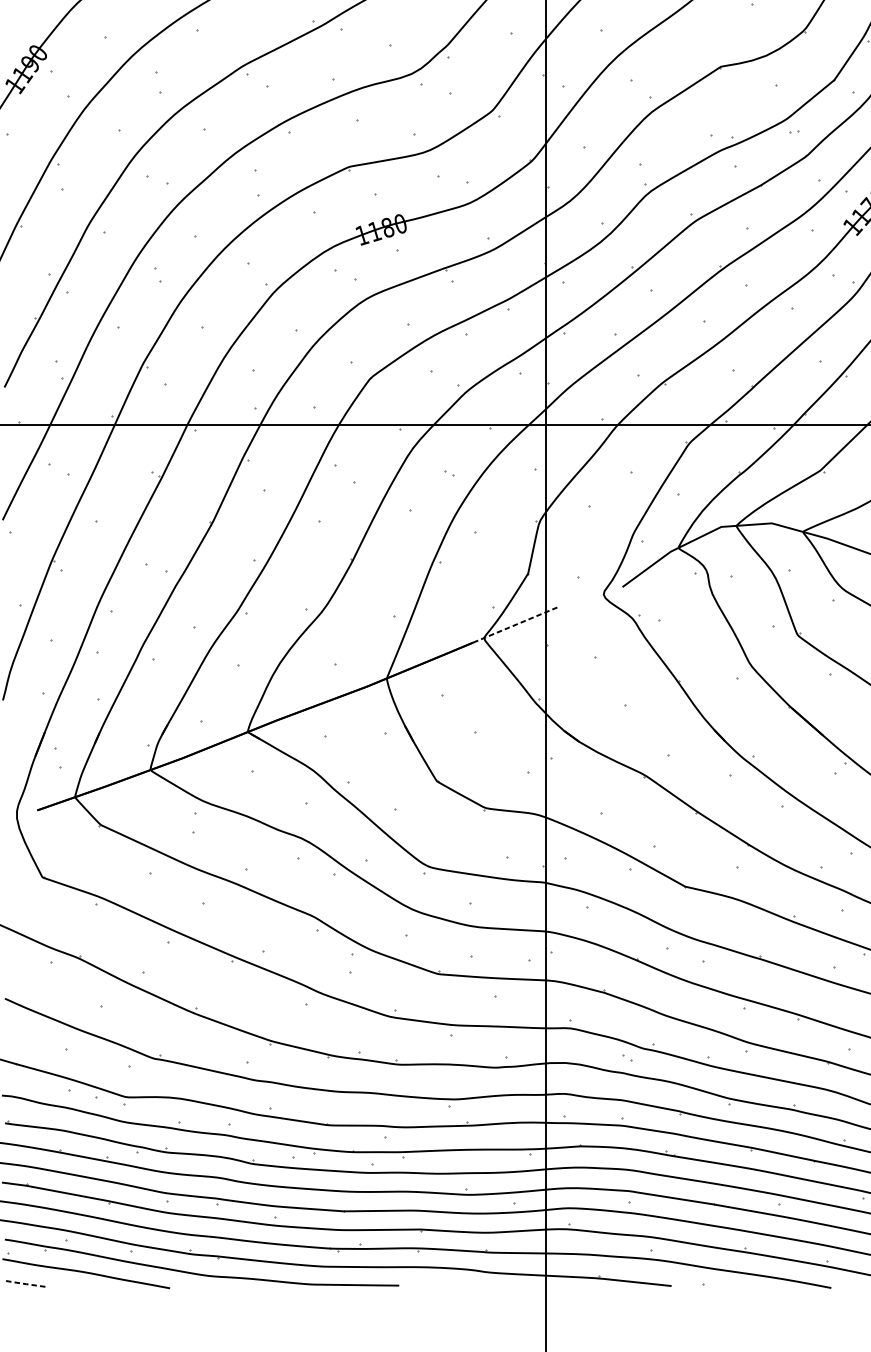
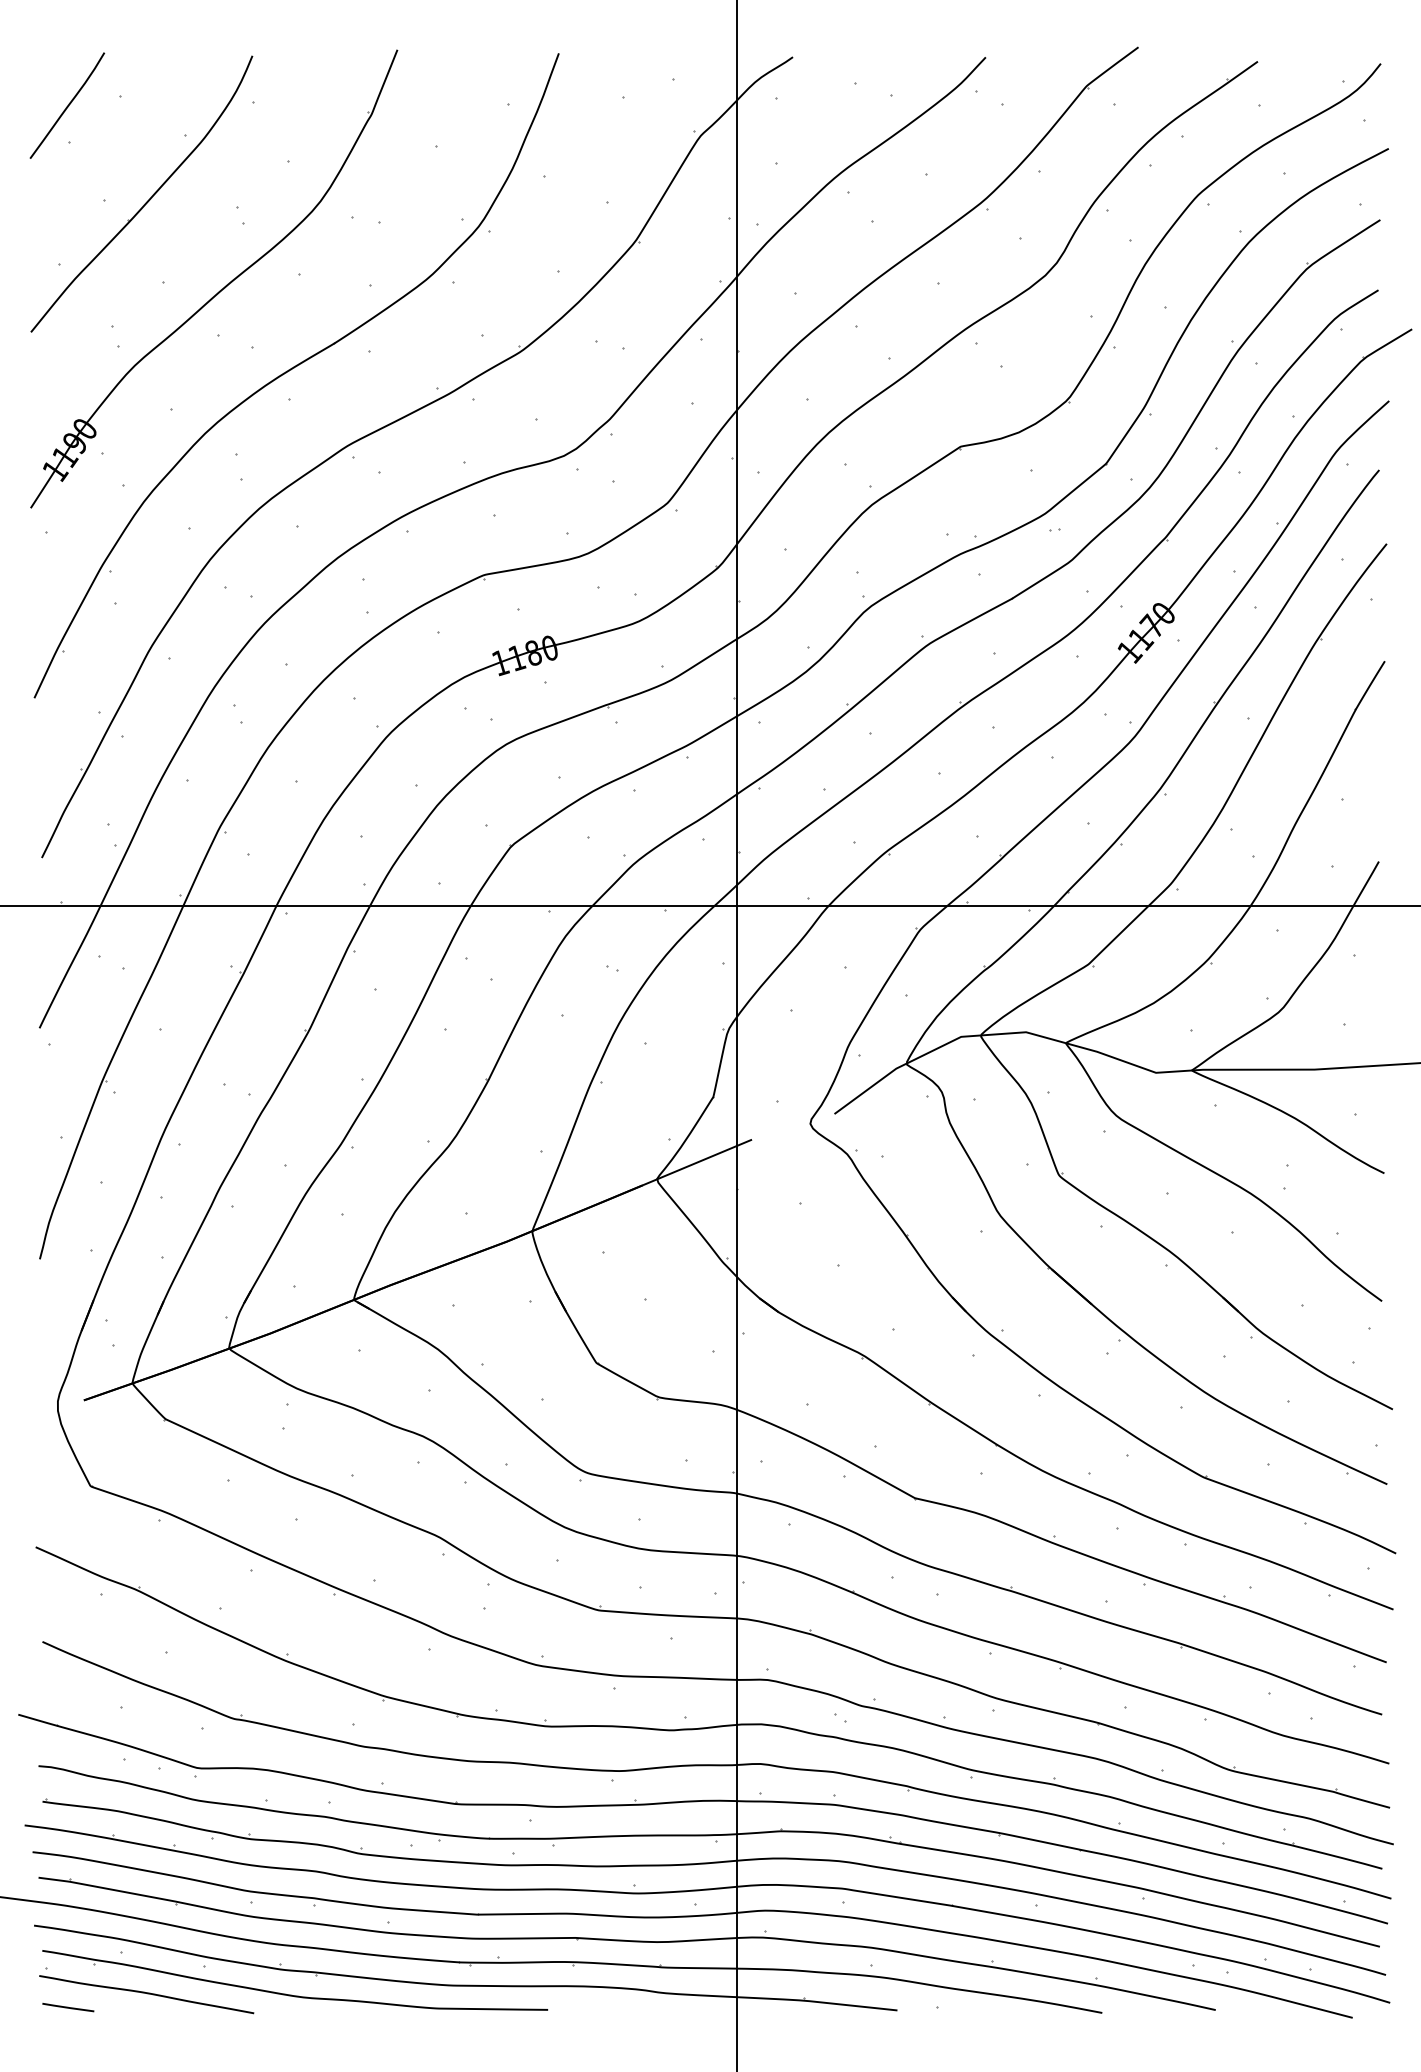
line: (514, 624) -> (696, 1162), dashed -> solid
line: (25, 1283) -> (68, 2007), dashed -> solid

